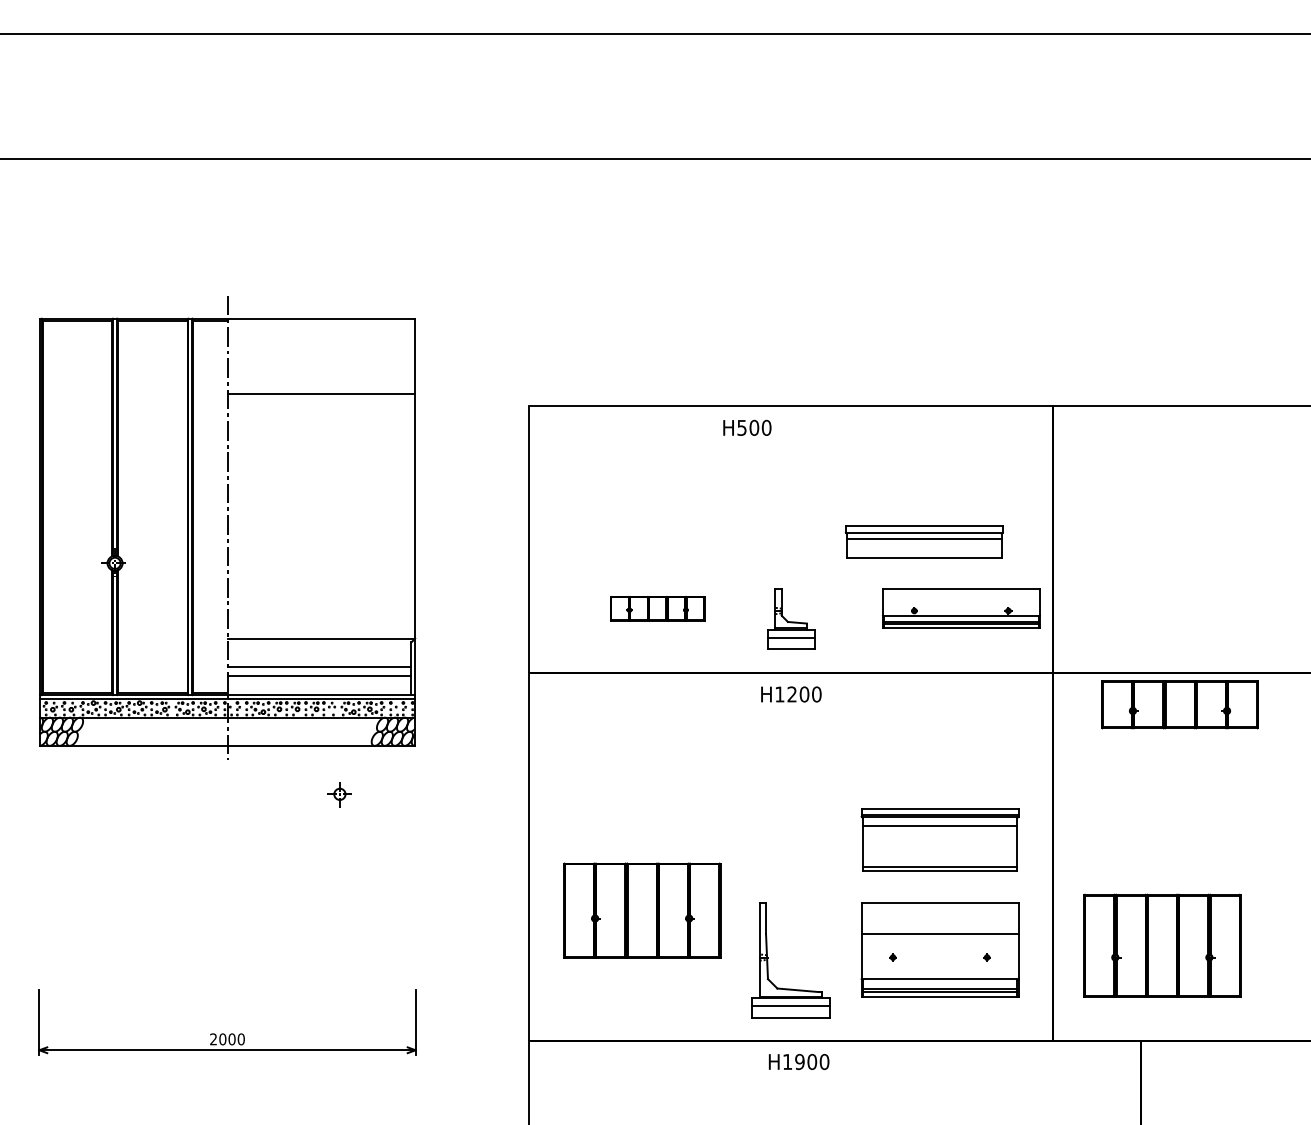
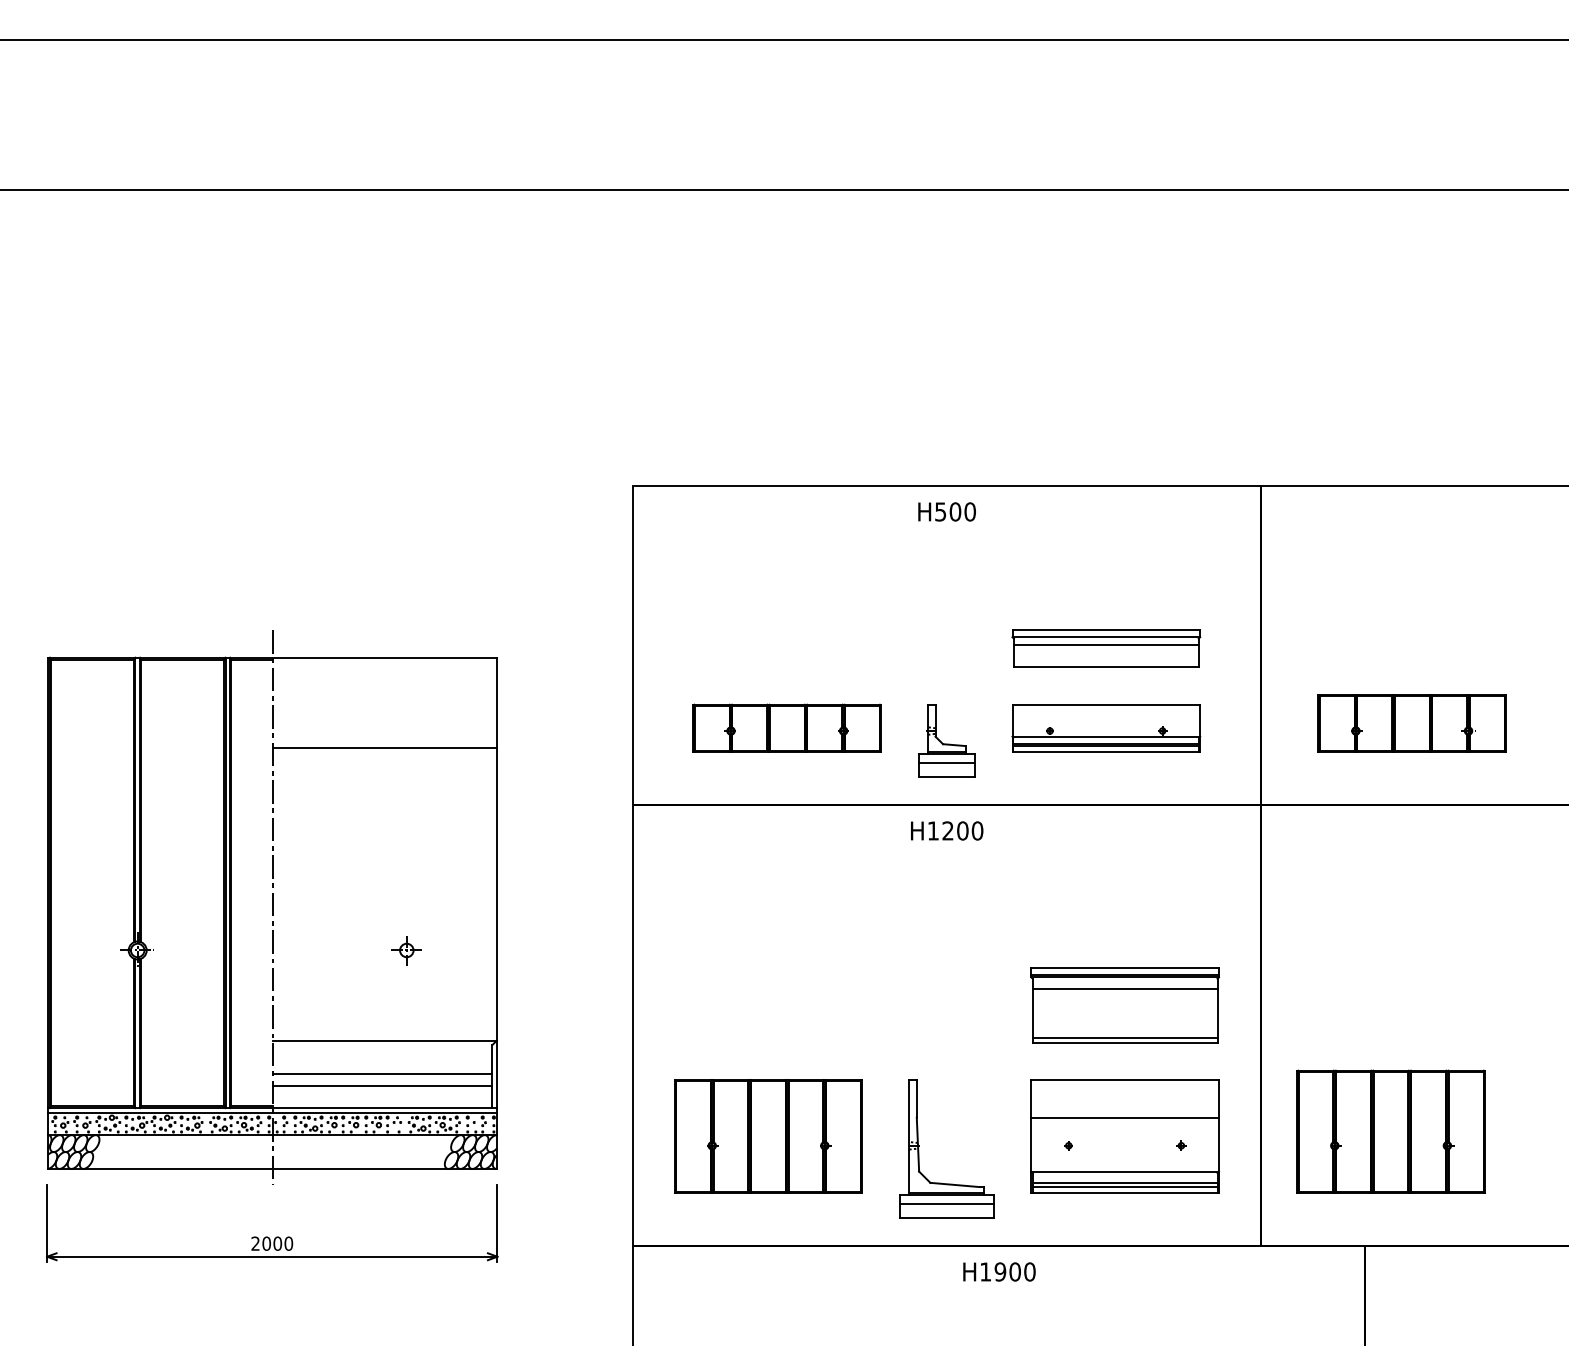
text: (747, 427) -> (947, 511), moved
part: (227, 527) -> (272, 907), moved
part: (657, 608) -> (786, 728), size x1.67
part: (961, 608) -> (1106, 728), moved
part: (1179, 704) -> (1411, 723), moved
part: (642, 910) -> (768, 1136), moved
text: (799, 1061) -> (999, 1271), moved

